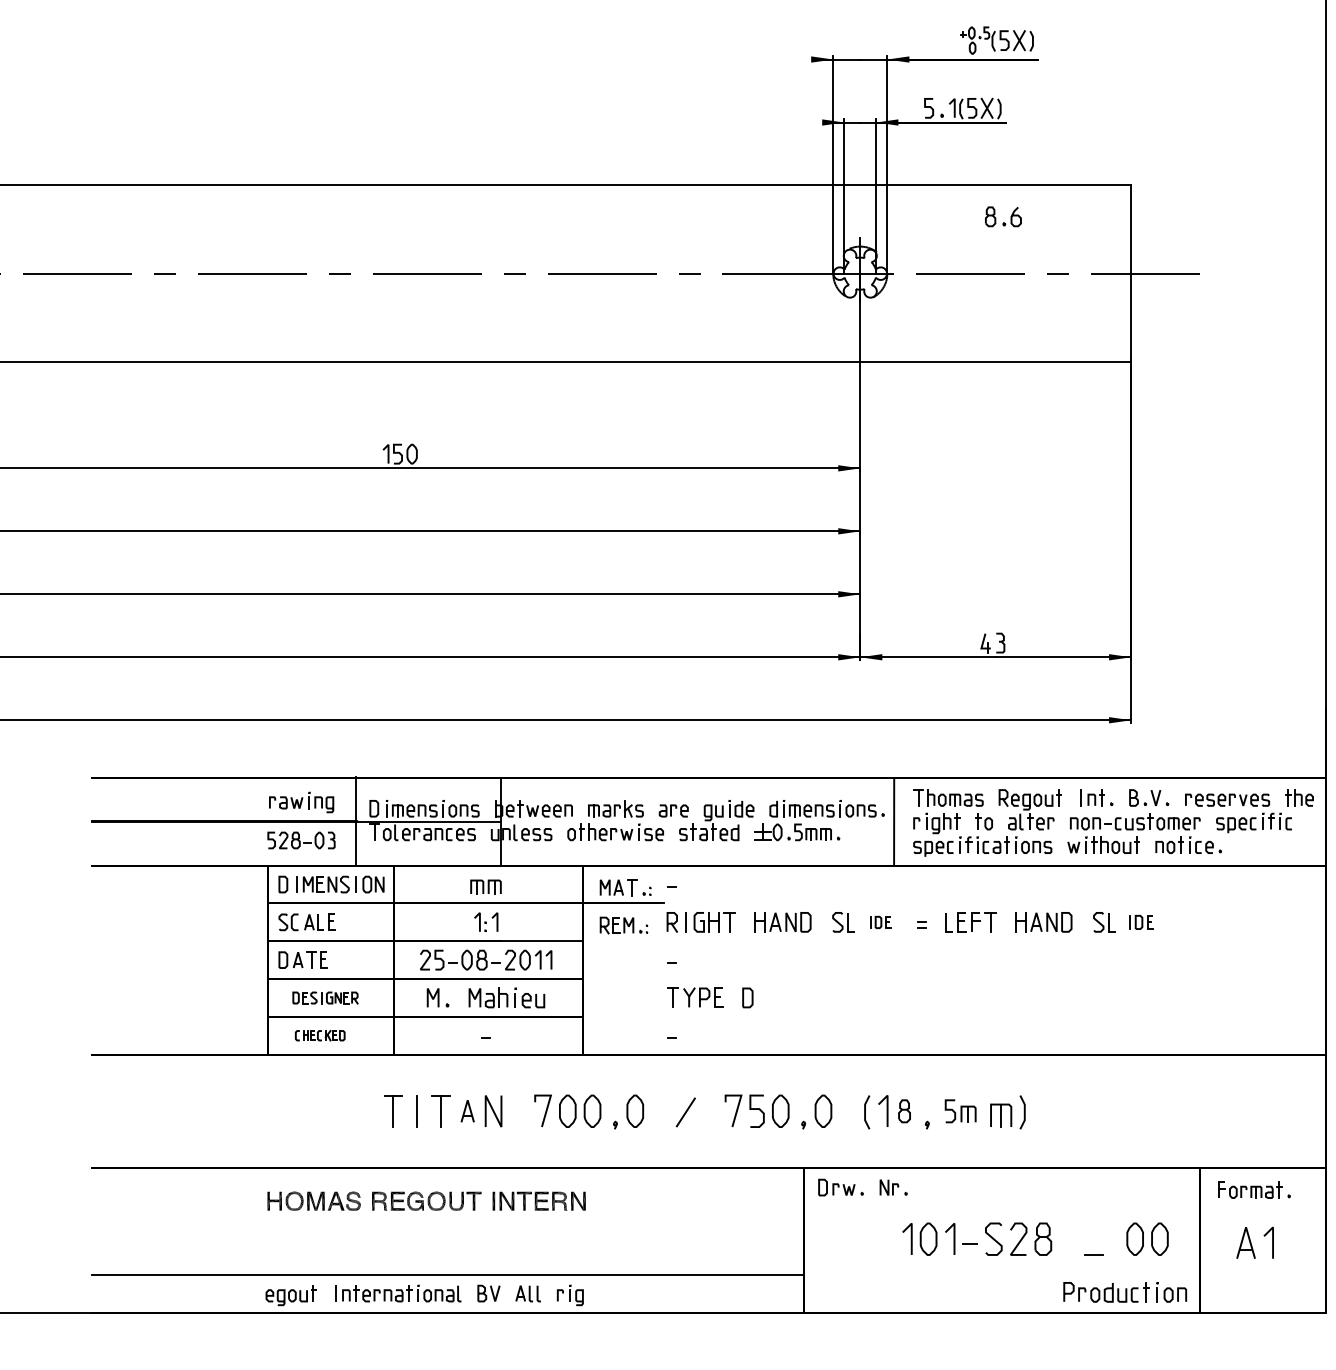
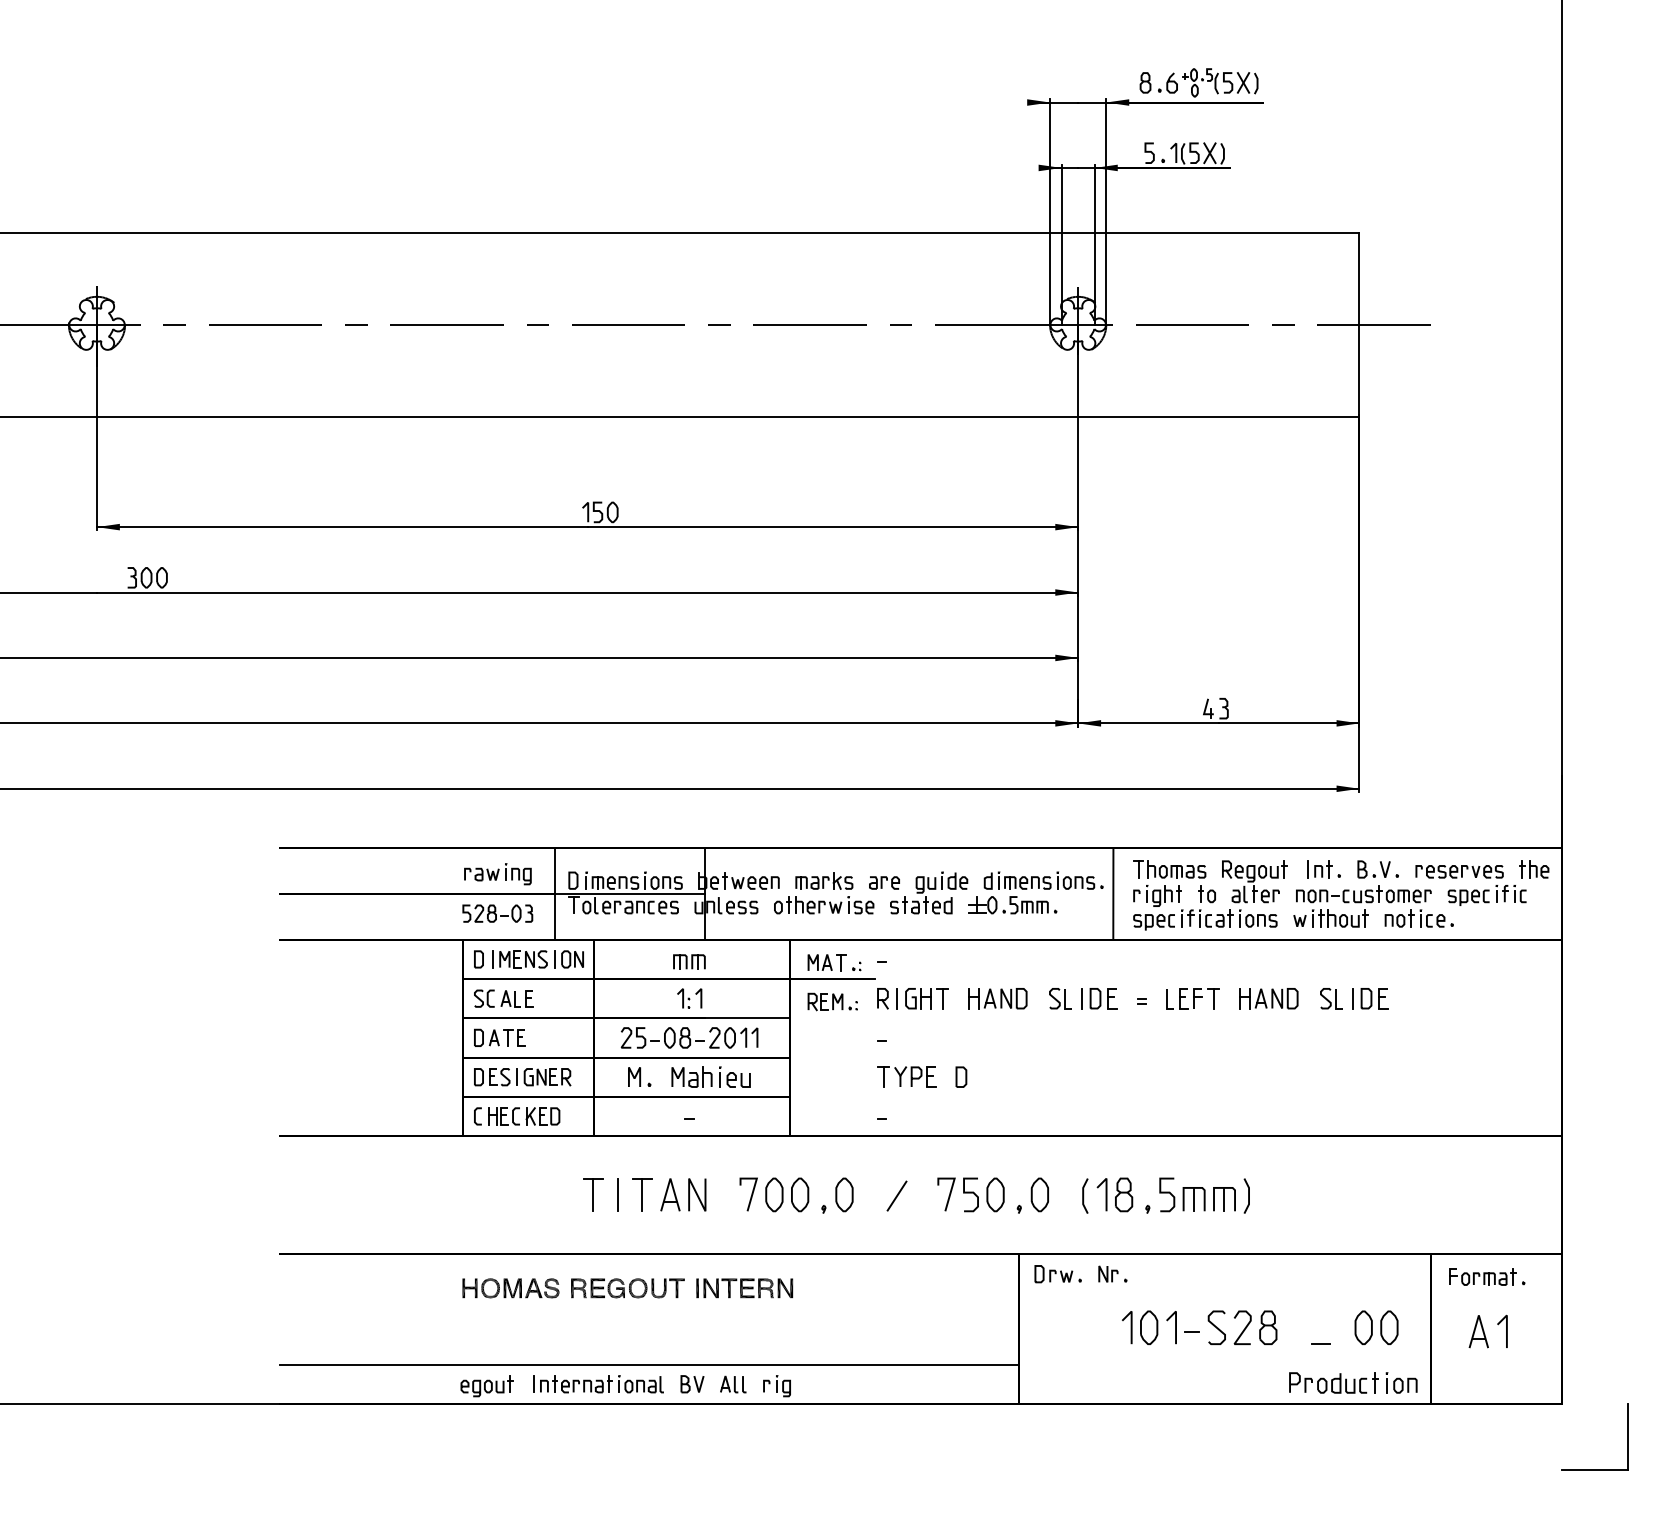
part: (1003, 216) -> (1158, 82), moved
part: (880, 922) -> (1099, 998), size x1.67
part: (1141, 922) -> (1370, 998), size x1.43
part: (325, 998) -> (522, 1077), size x1.43
part: (320, 1035) -> (517, 1116), size x1.67
part: (467, 1110) -> (670, 1194), size x1.43
part: (904, 1110) -> (1124, 1194), size x1.43
part: (960, 1110) -> (1182, 1194), size x1.43

